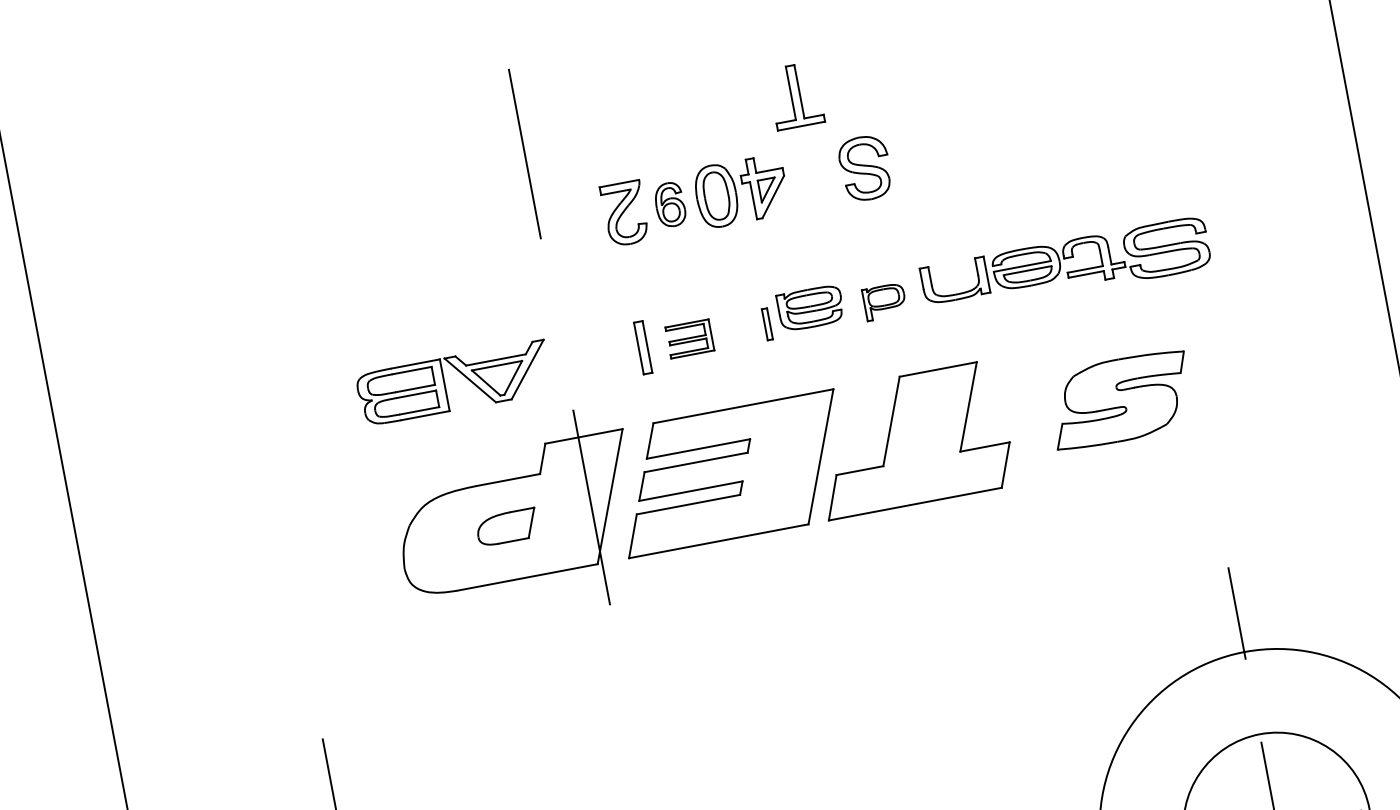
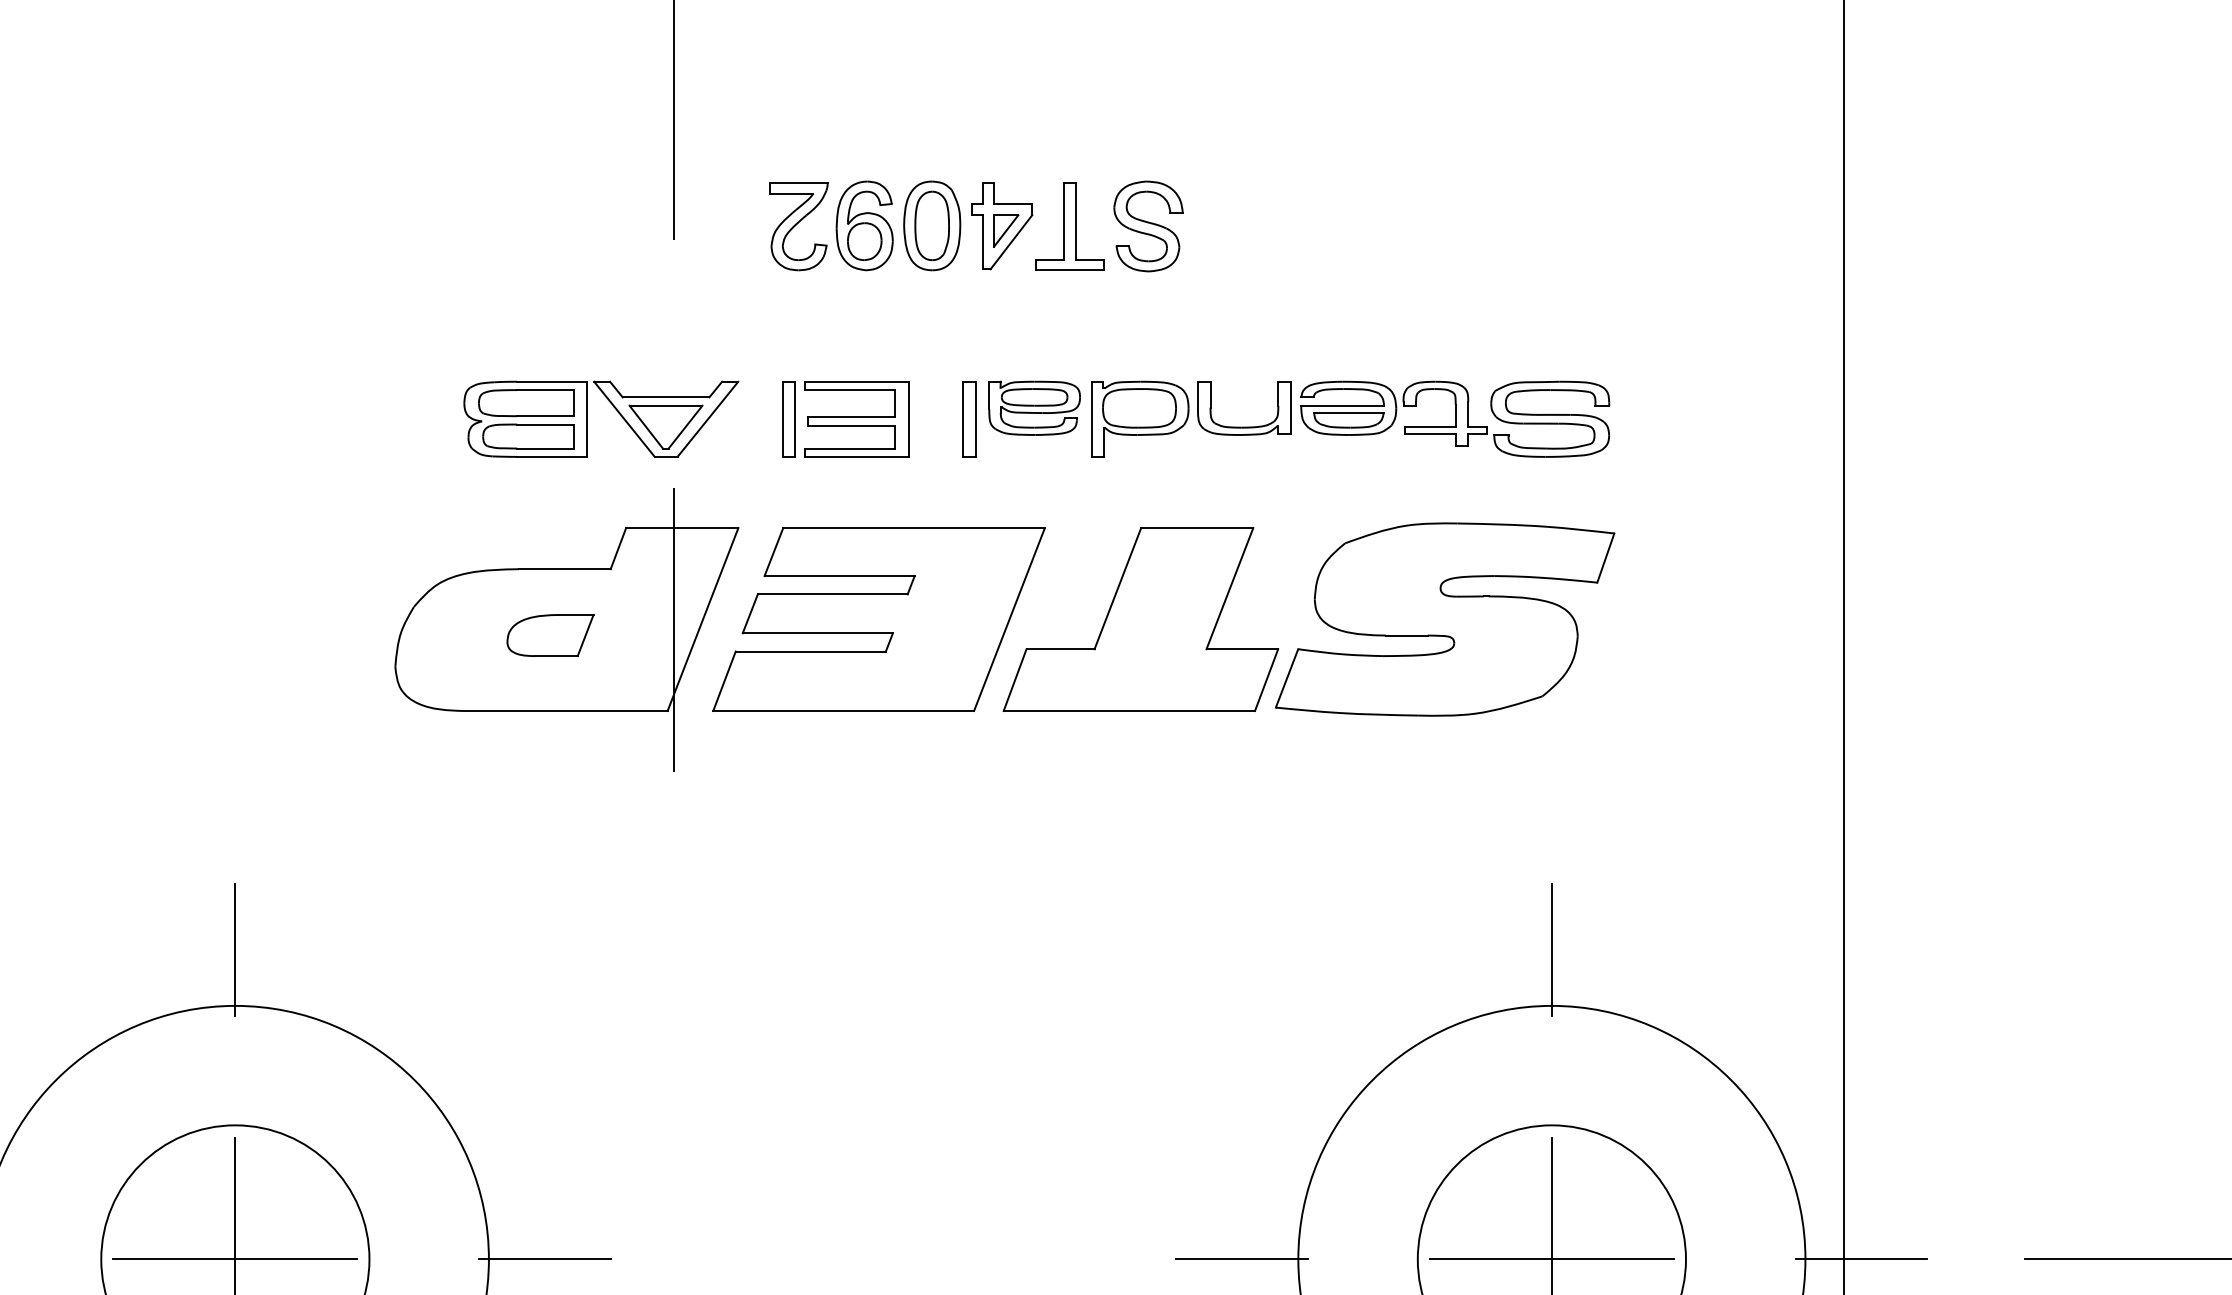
part: (795, 96) -> (1069, 226), moved
part: (670, 204) -> (864, 225), size x1.43
part: (884, 301) -> (1140, 418), size x1.67
part: (767, 324) -> (969, 419), size x1.67
part: (689, 339) -> (856, 419), size x1.67
part: (444, 384) -> (587, 418), moved
part: (1120, 400) -> (1445, 619), size x1.67

